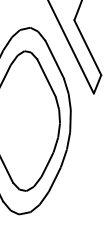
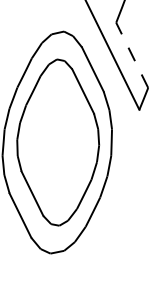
line: (88, 47) -> (132, 54), solid -> dashed

